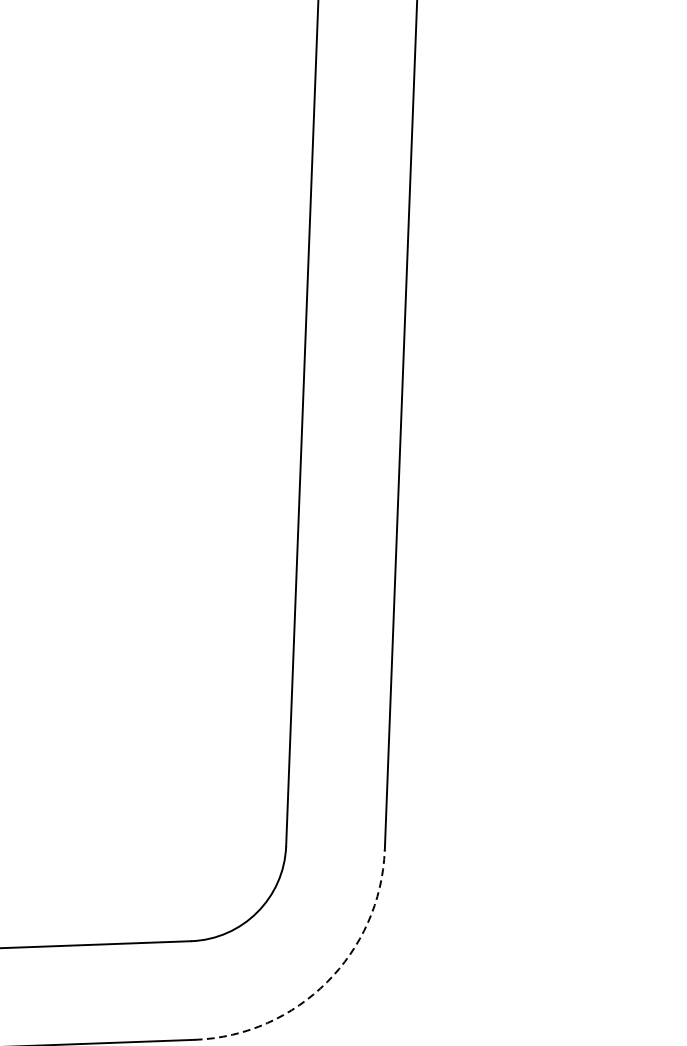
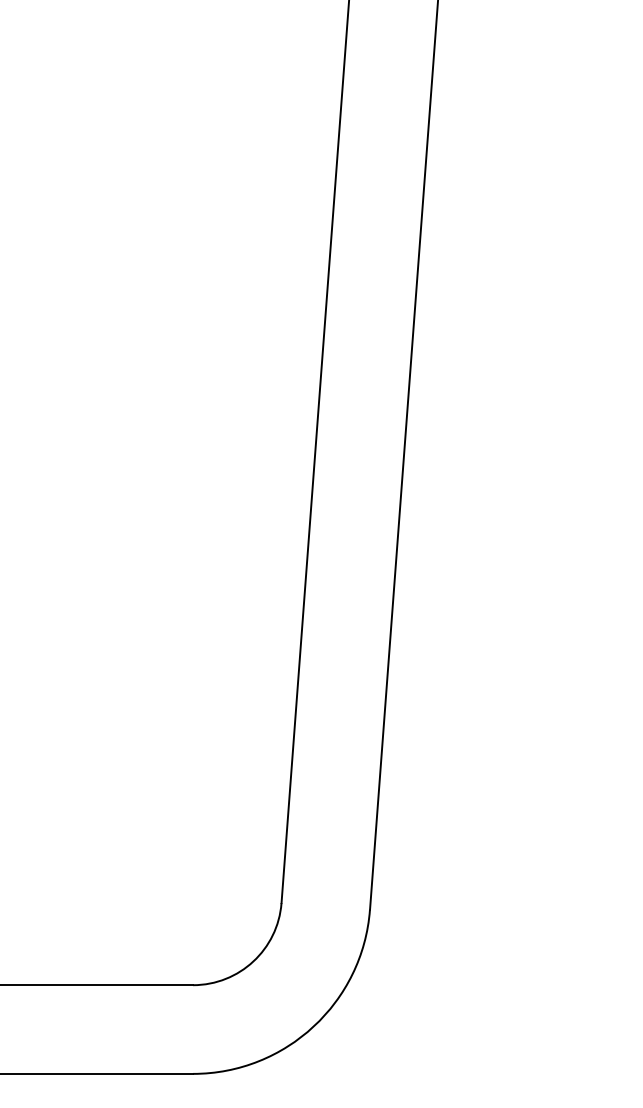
arc: (326, 982) -> (313, 1026), dashed -> solid

